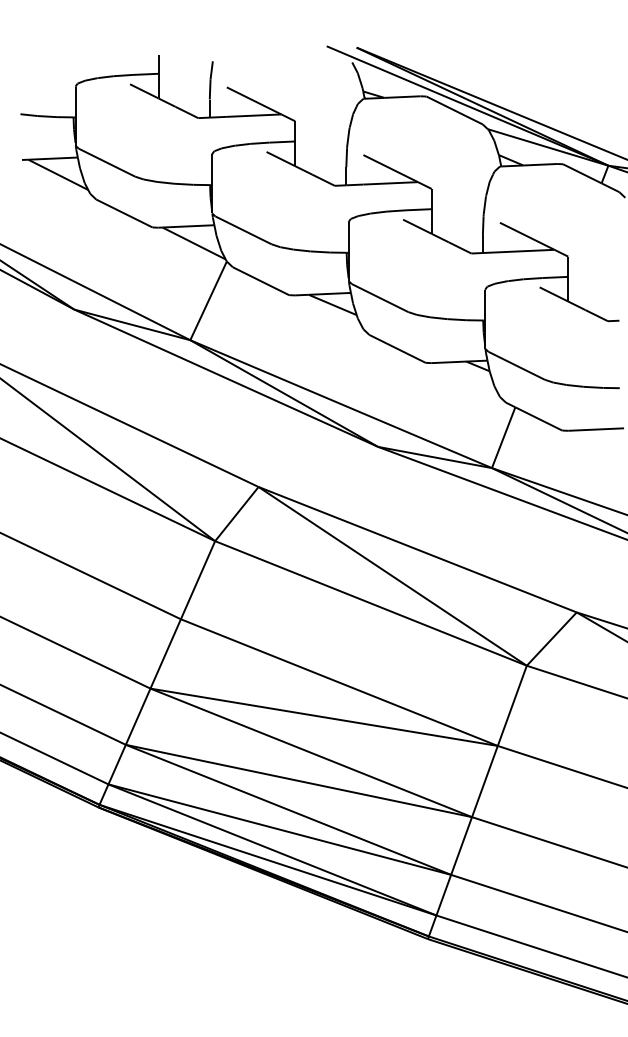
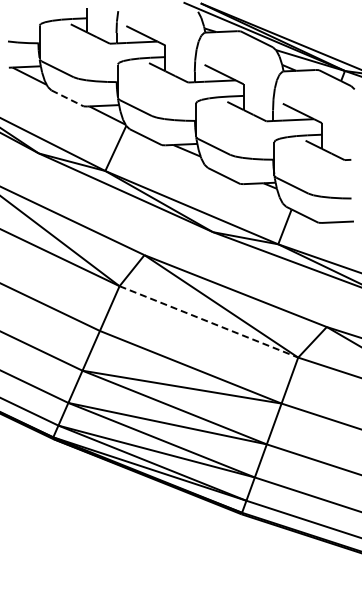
line: (126, 213) -> (68, 98), solid -> dashed
line: (372, 604) -> (209, 322), solid -> dashed

